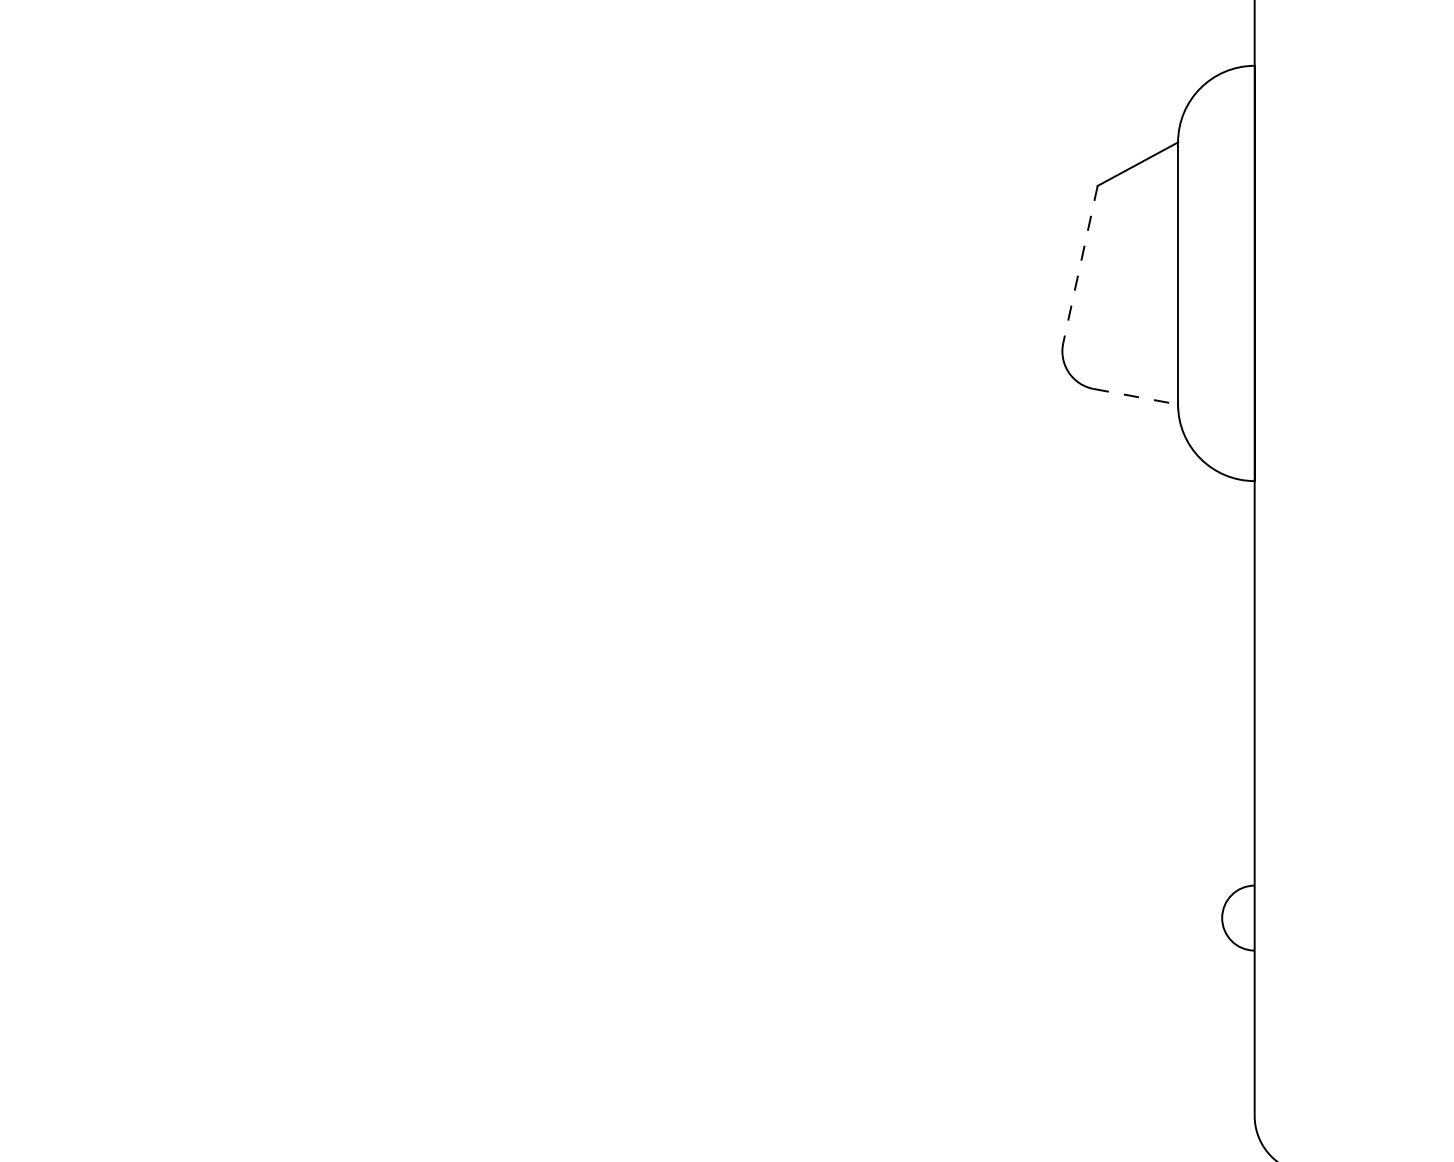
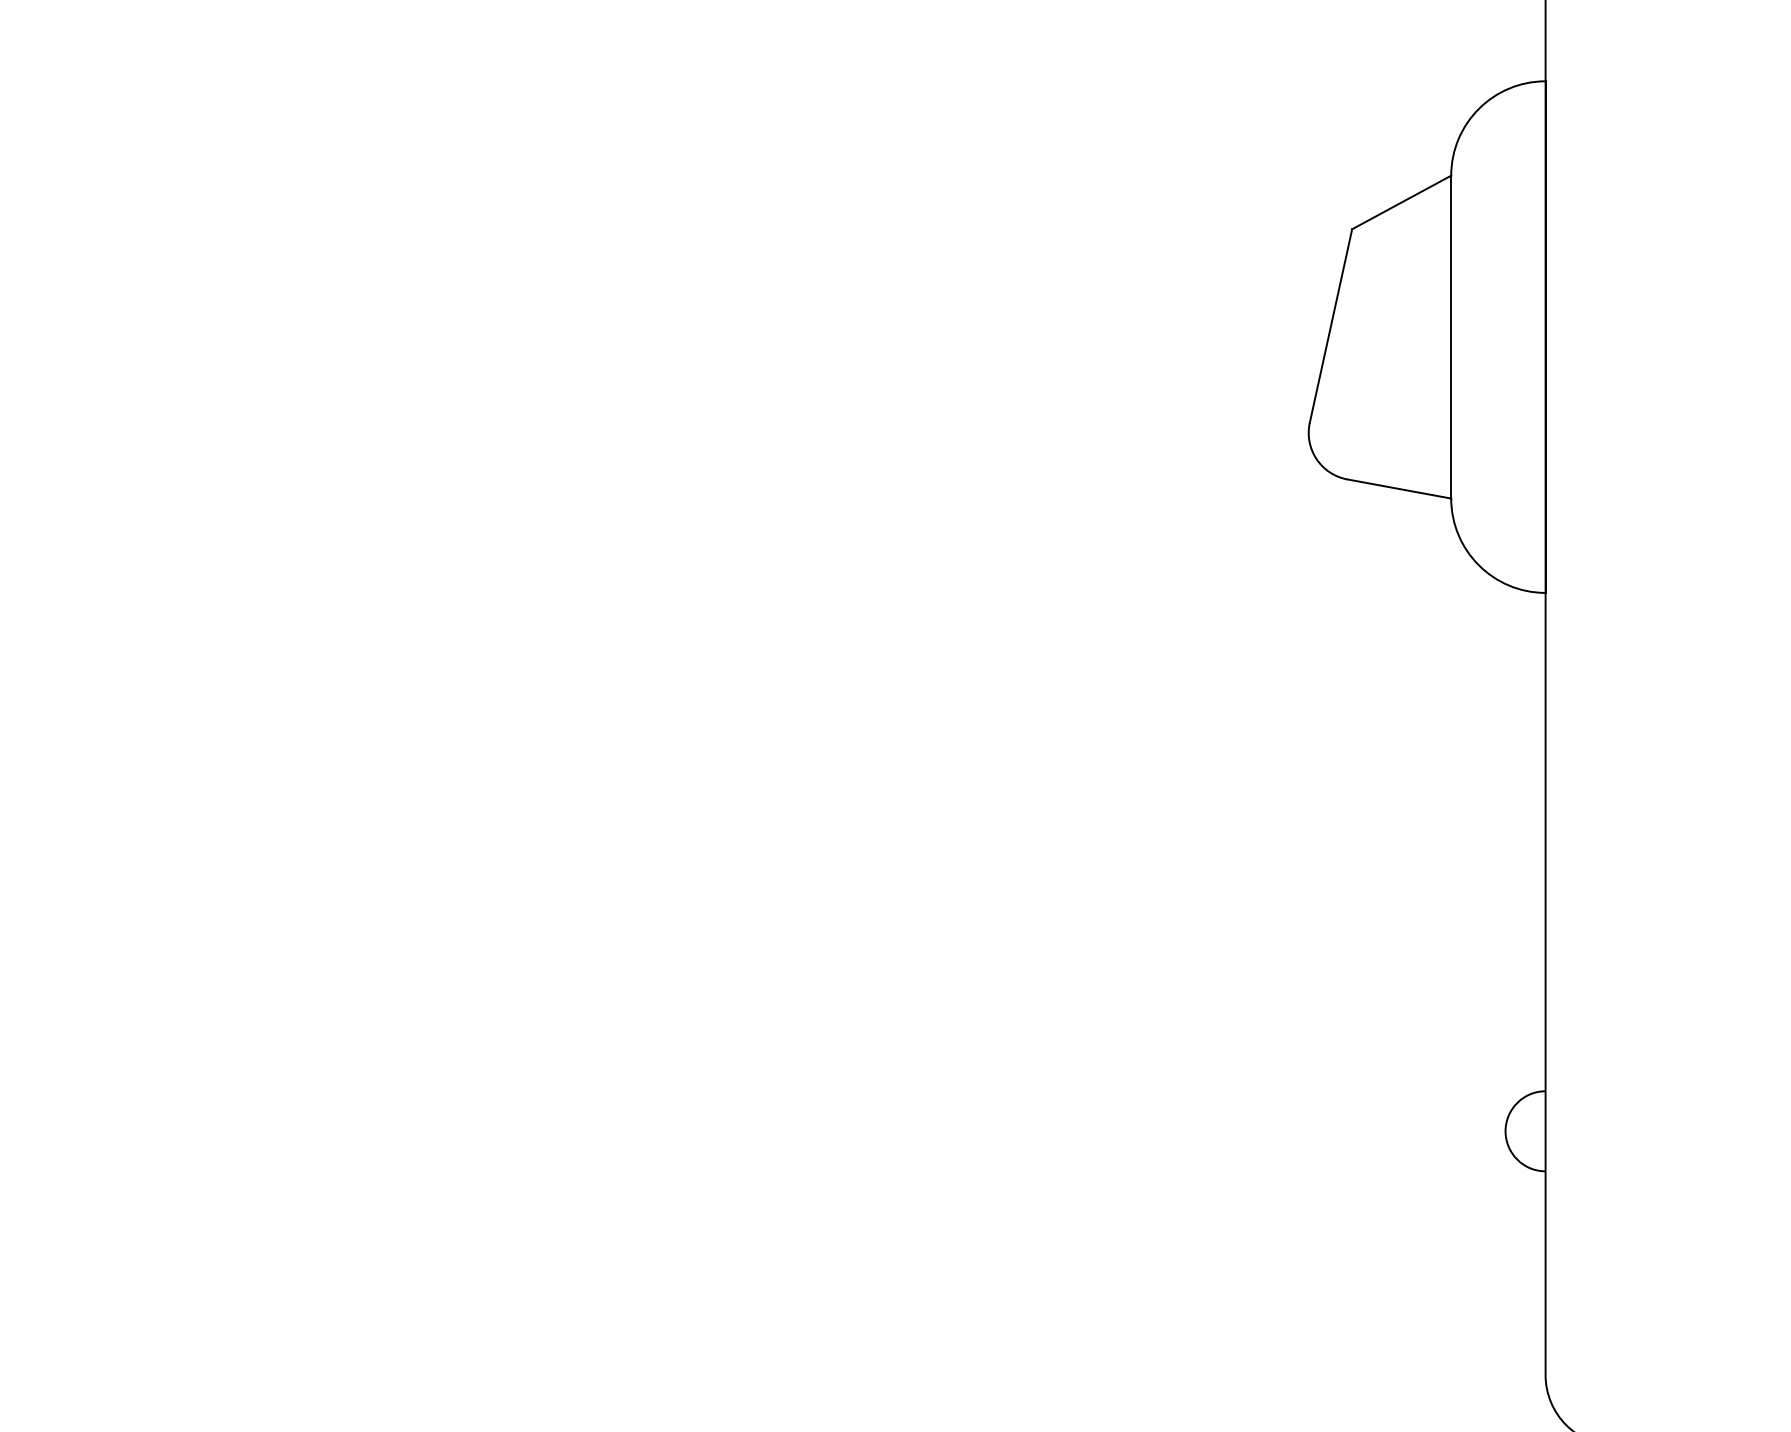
line: (1080, 265) -> (1331, 327), dashed -> solid
line: (1135, 396) -> (1398, 488), dashed -> solid

